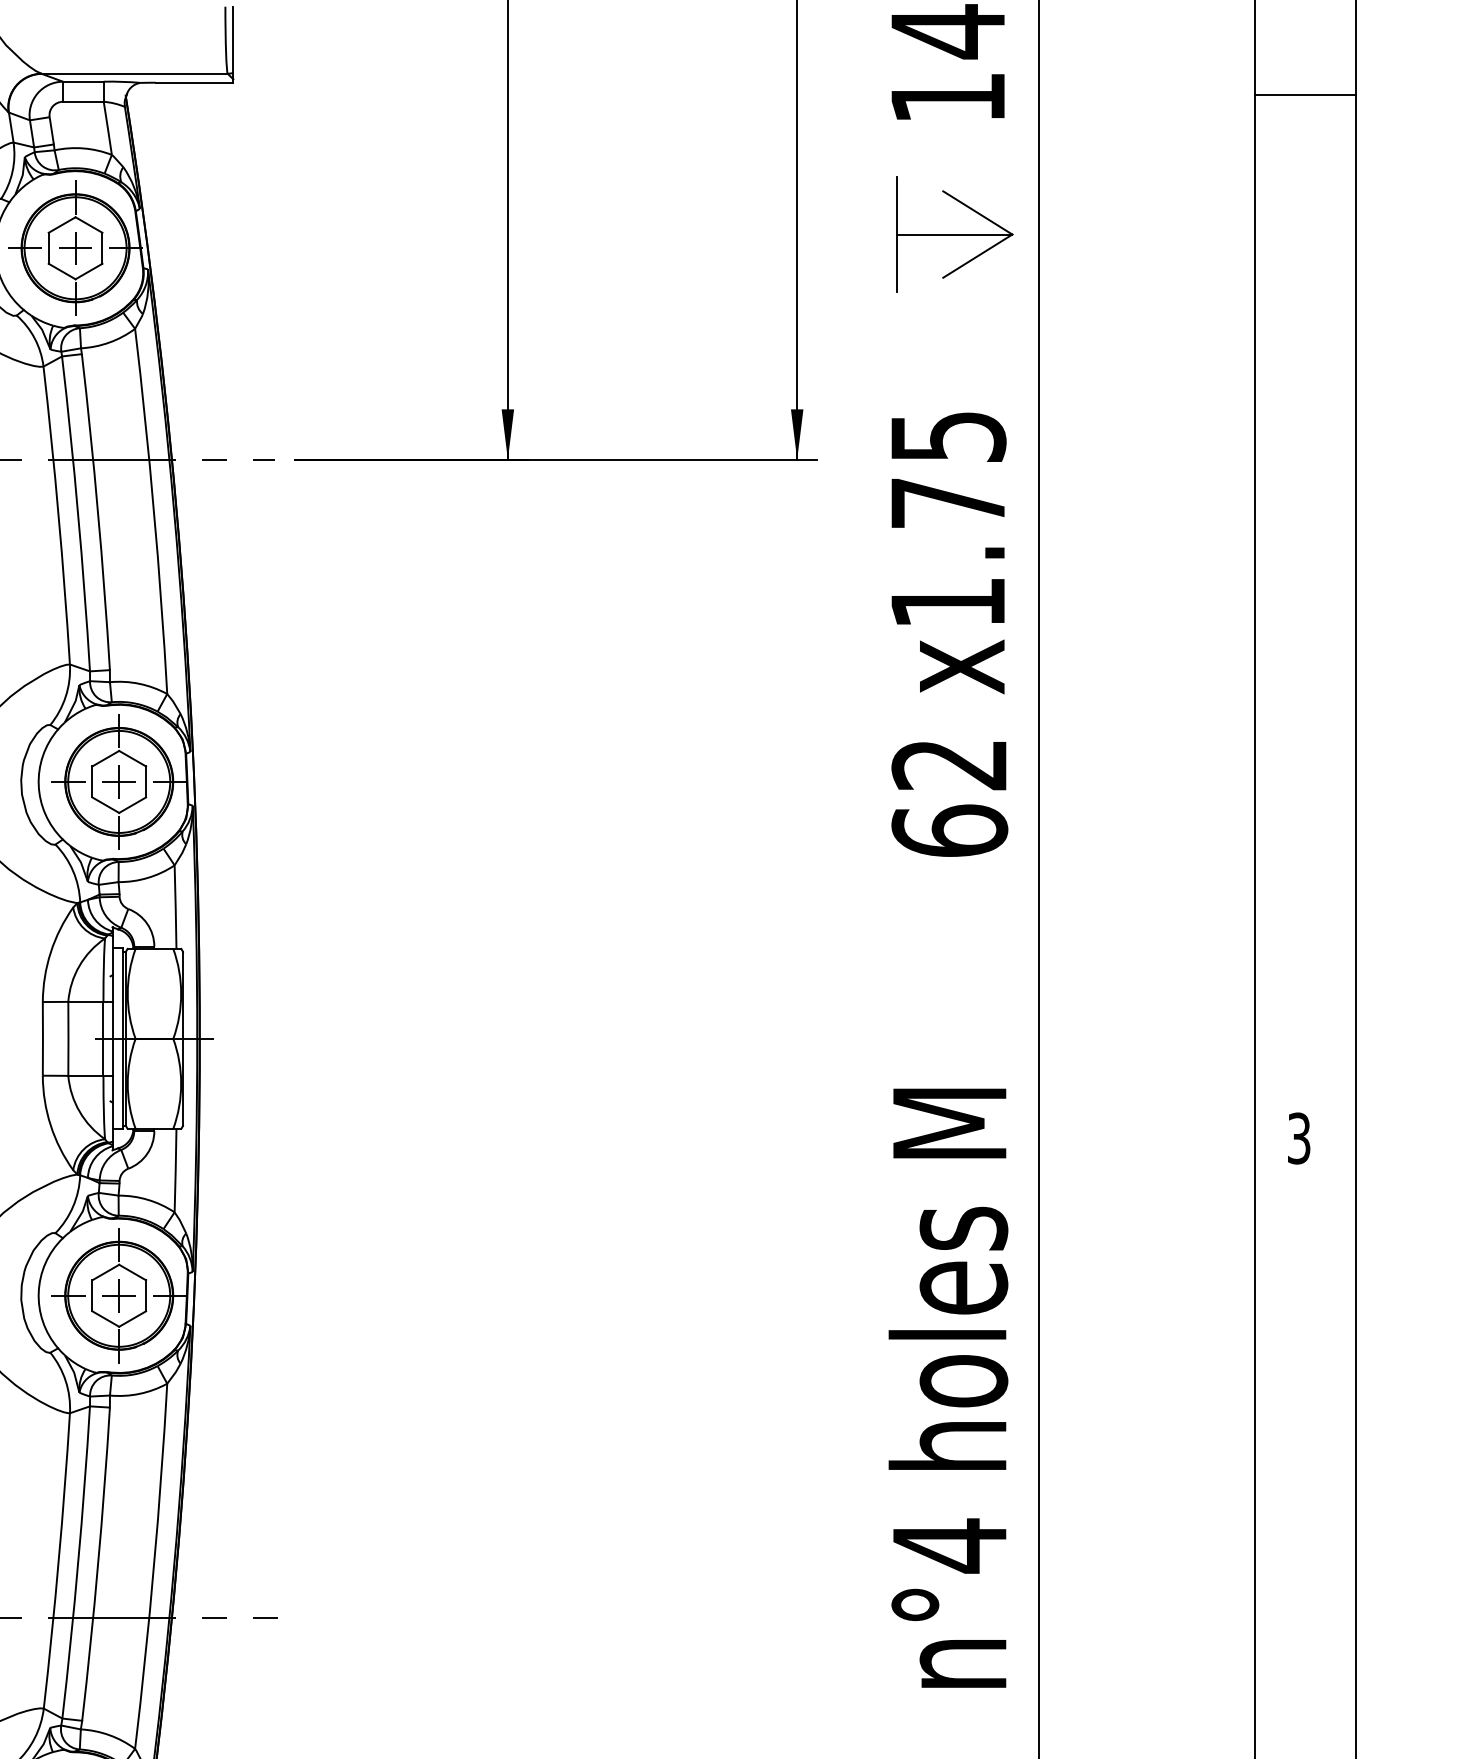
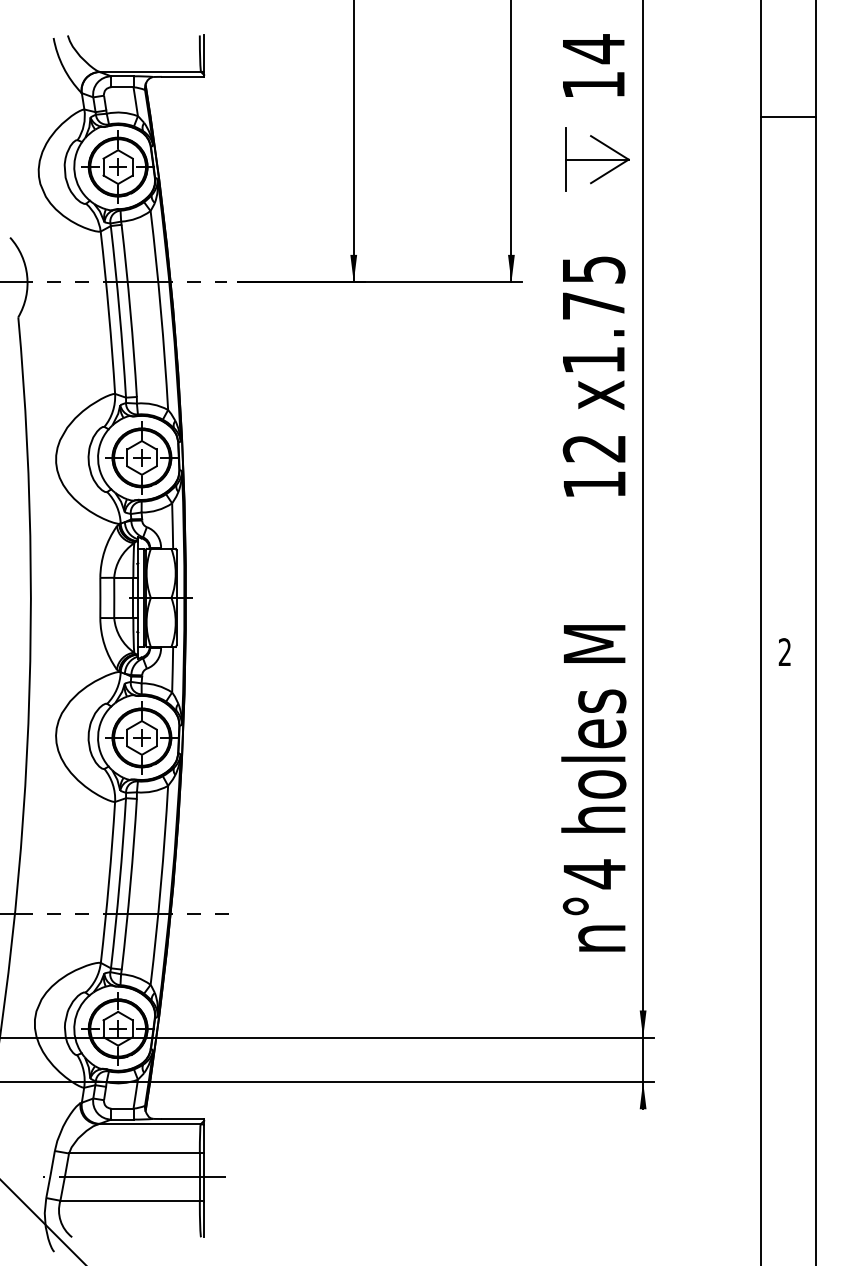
line: (1303, 94) -> (787, 116), moved
text: (949, 830) -> (594, 484), 62 -> 12
text: (1298, 1138) -> (784, 652), 3 -> 2

